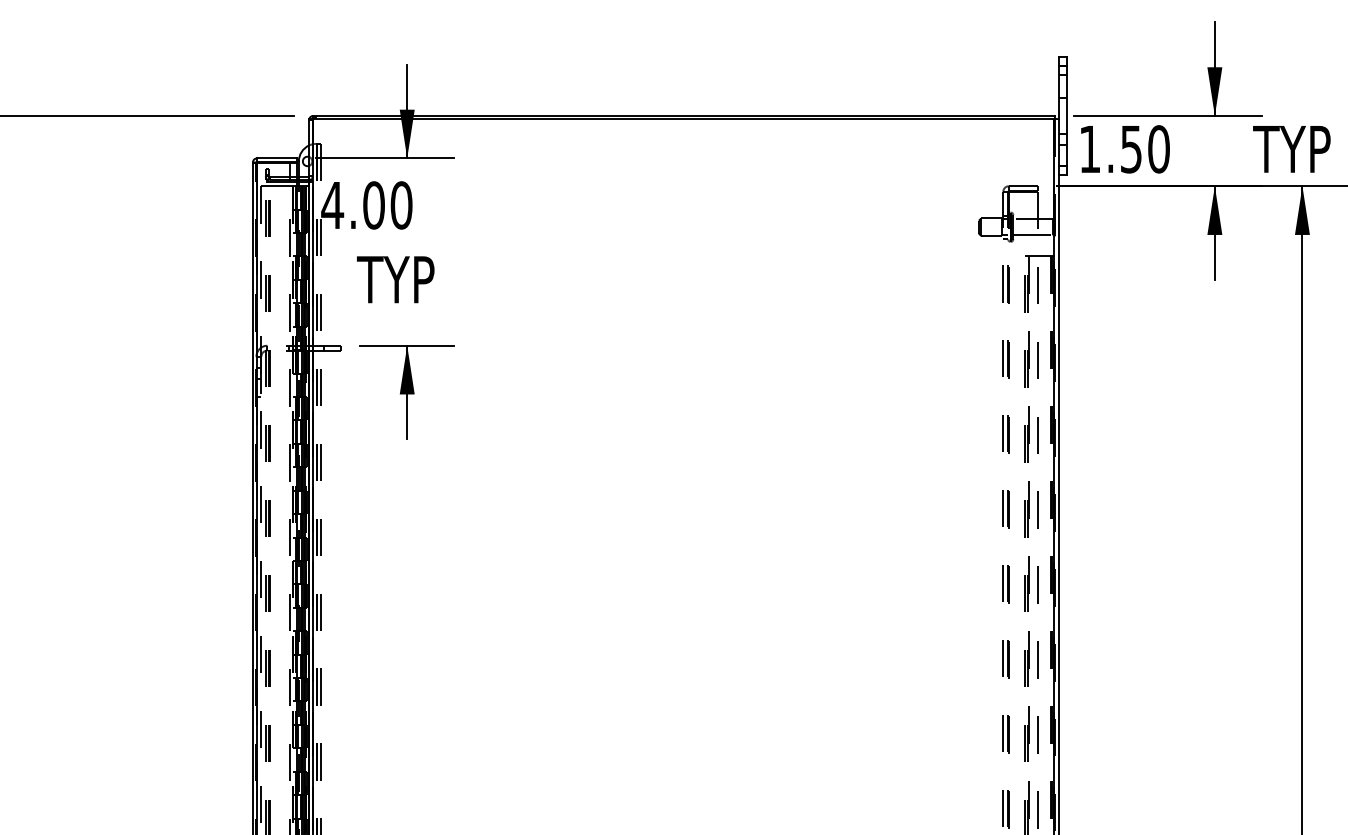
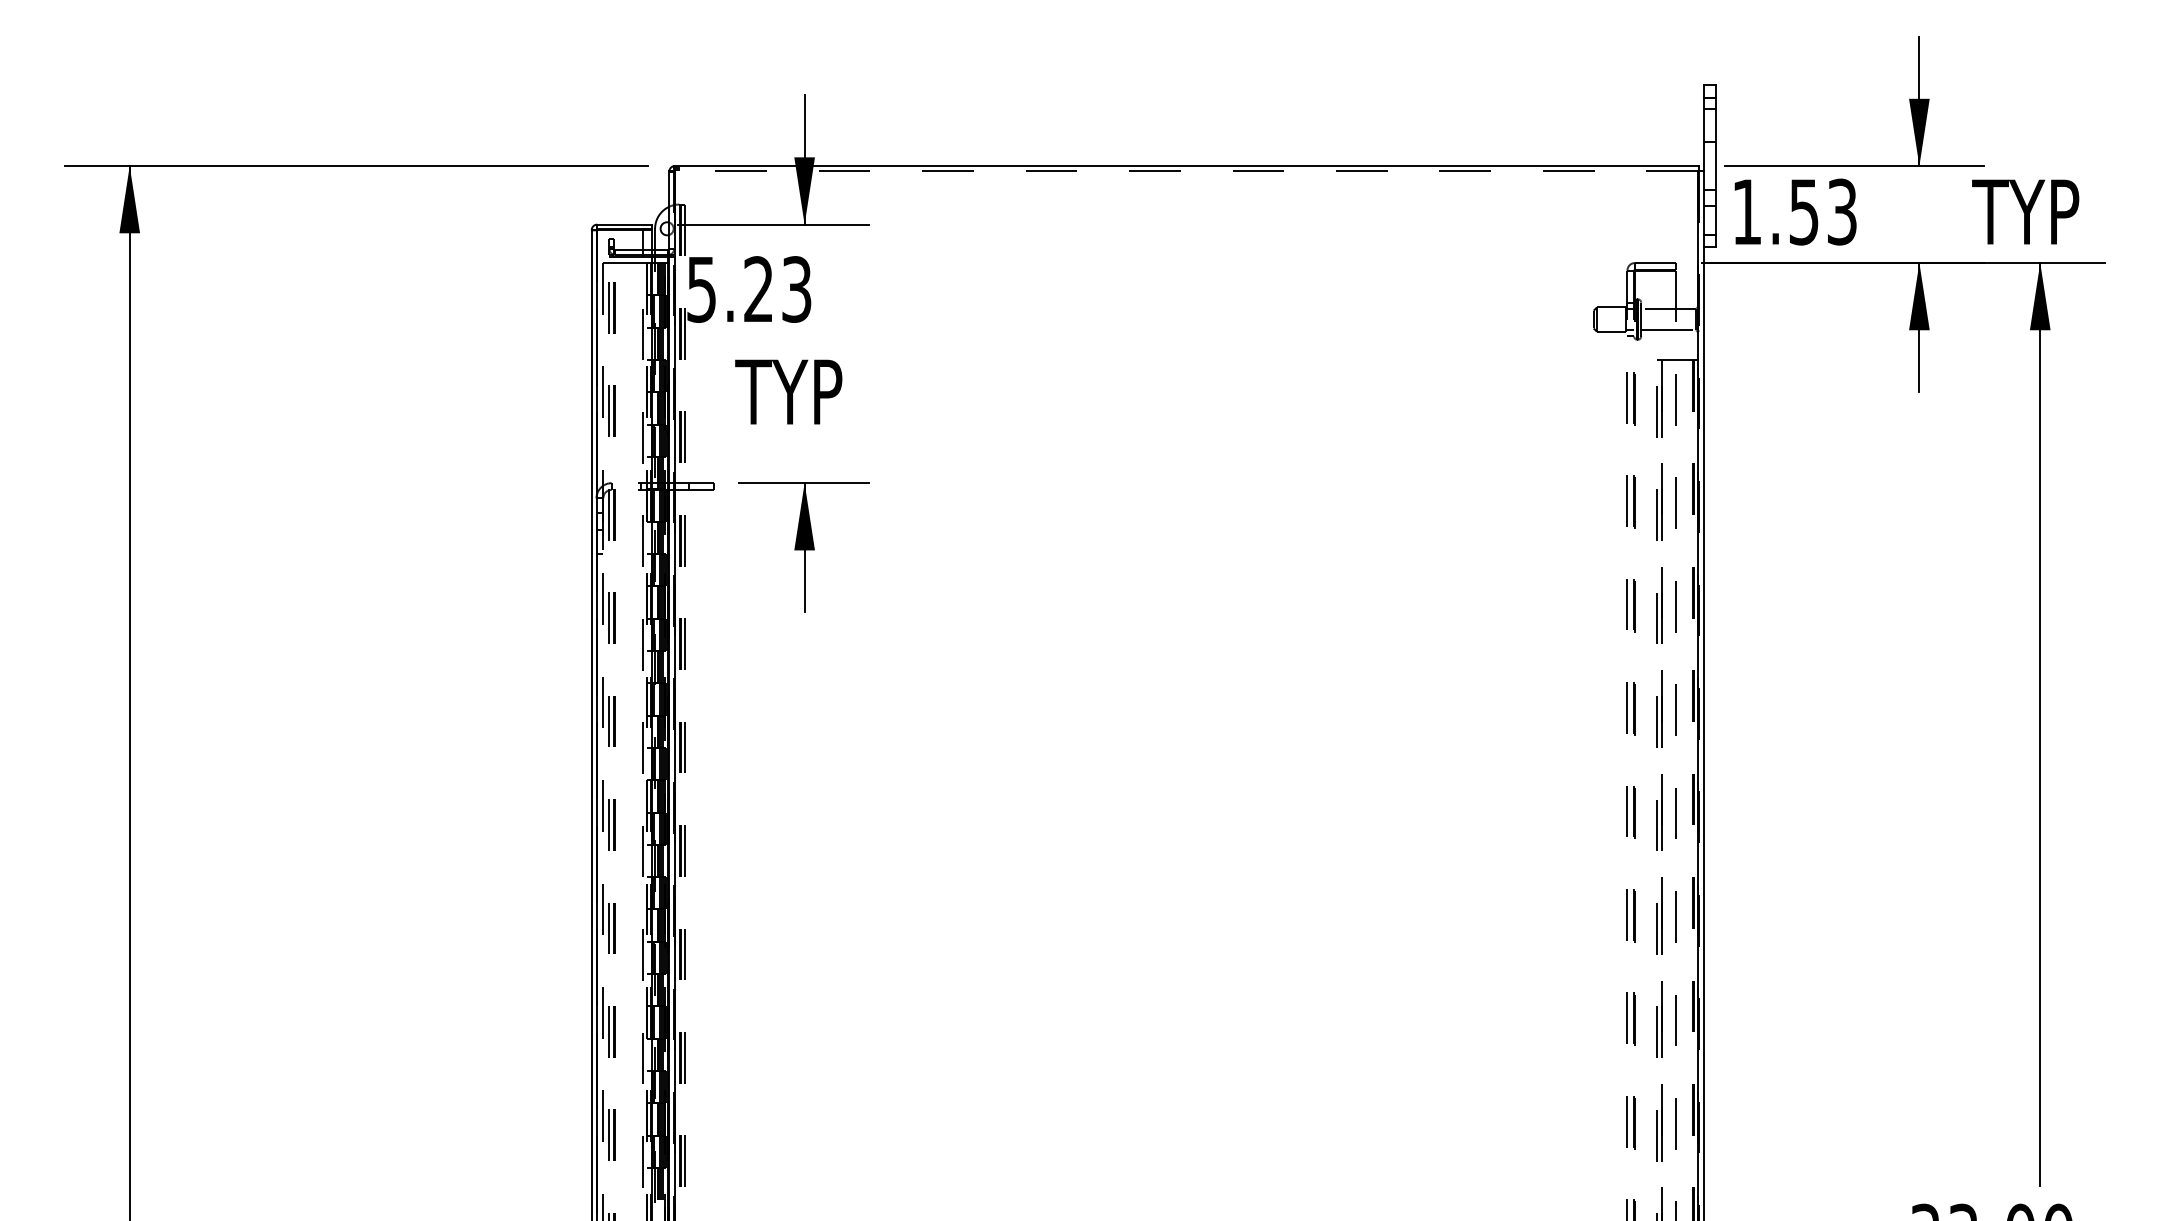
line: (683, 119) -> (1185, 170), solid -> dashed
text: (1159, 148) -> (1842, 211), 1.50 -> 1.53
text: (366, 205) -> (748, 289), 4.00 -> 5.23

